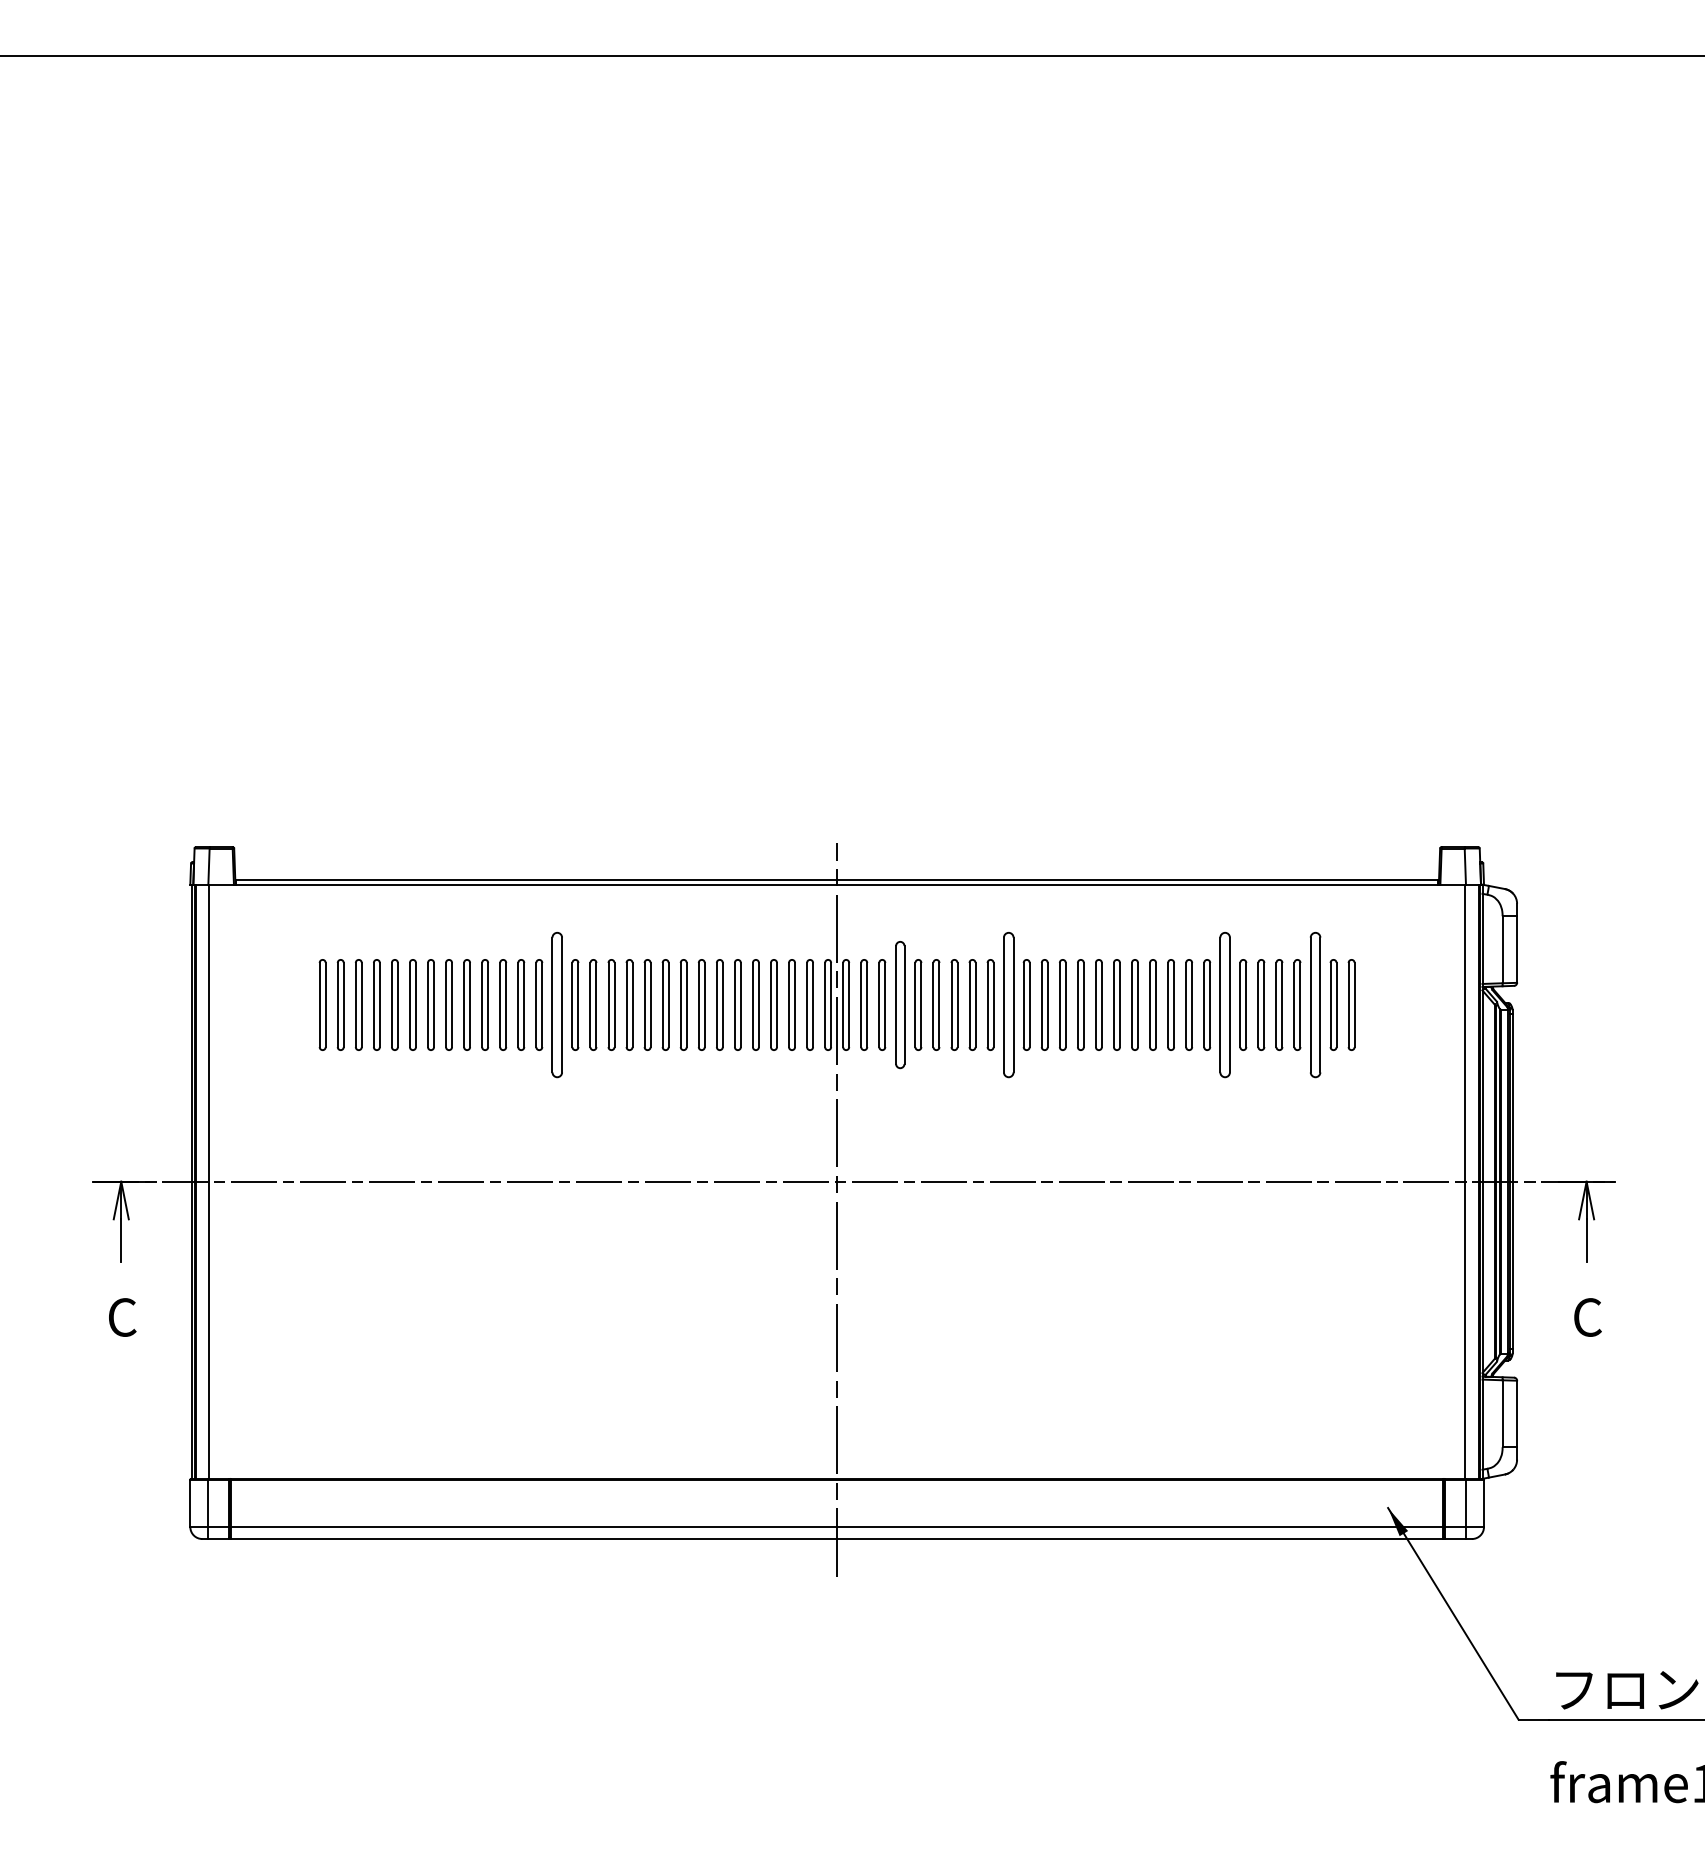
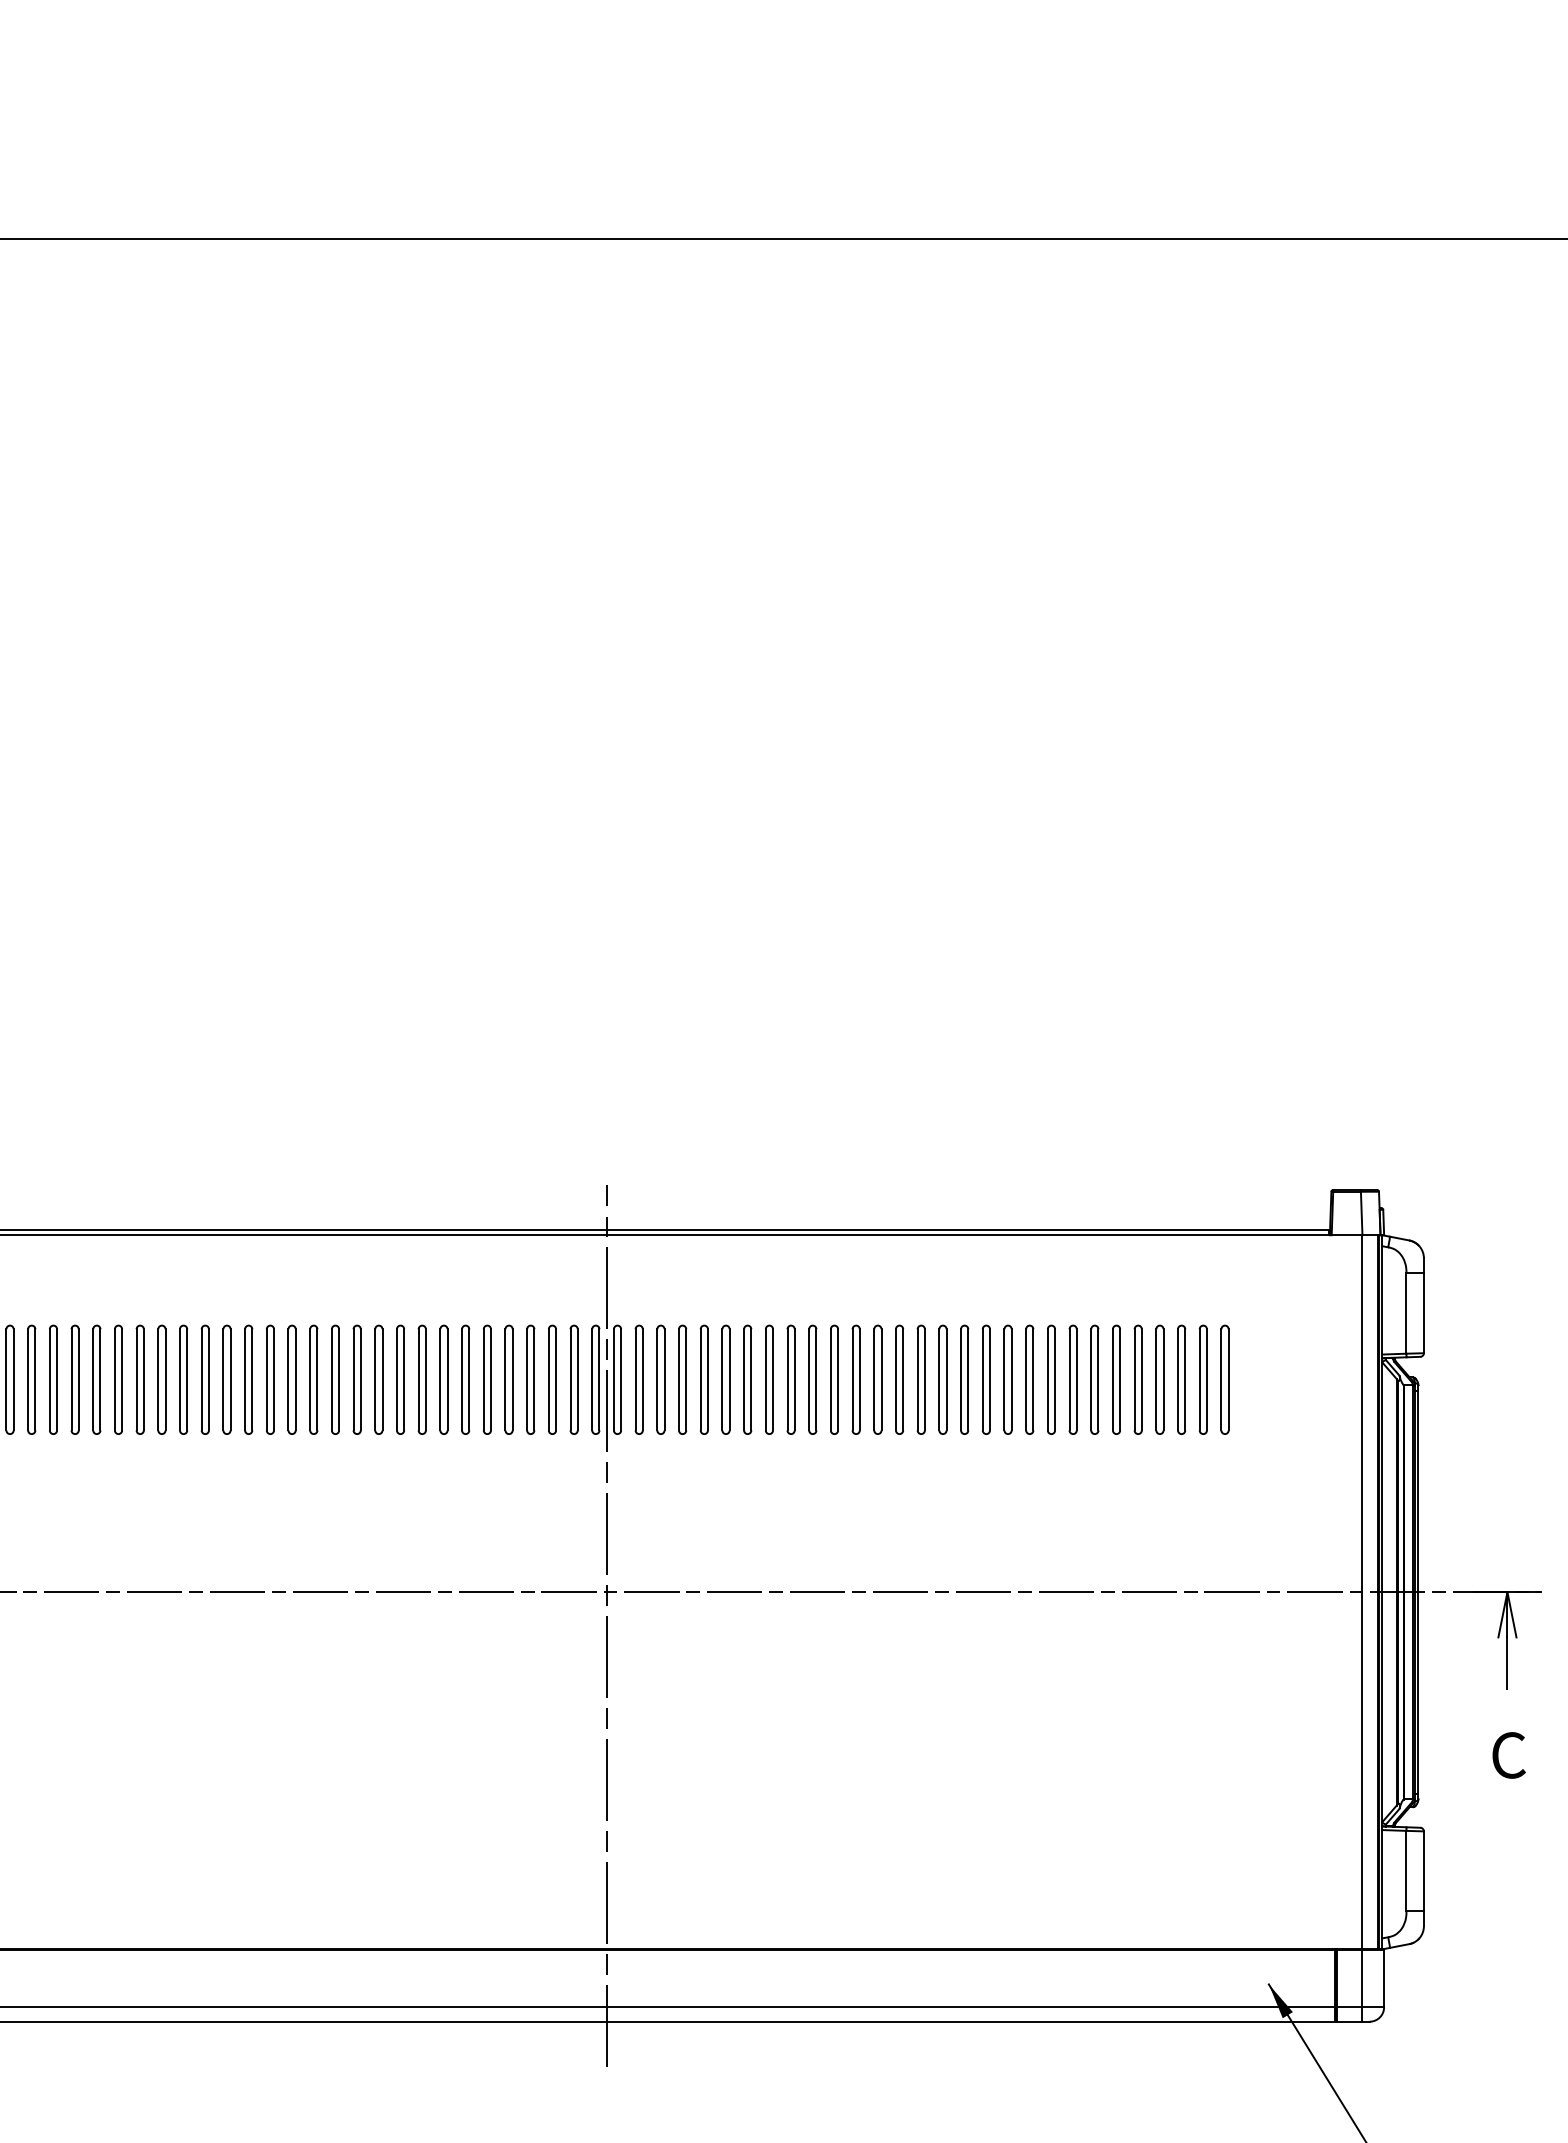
part: (557, 1004) -> (270, 1379), size x0.62
part: (900, 1004) -> (682, 1379), size x0.71
part: (1008, 1004) -> (812, 1379), size x0.62
part: (1225, 1004) -> (1073, 1379), size x0.62
part: (1315, 1004) -> (1181, 1379), size x0.62

